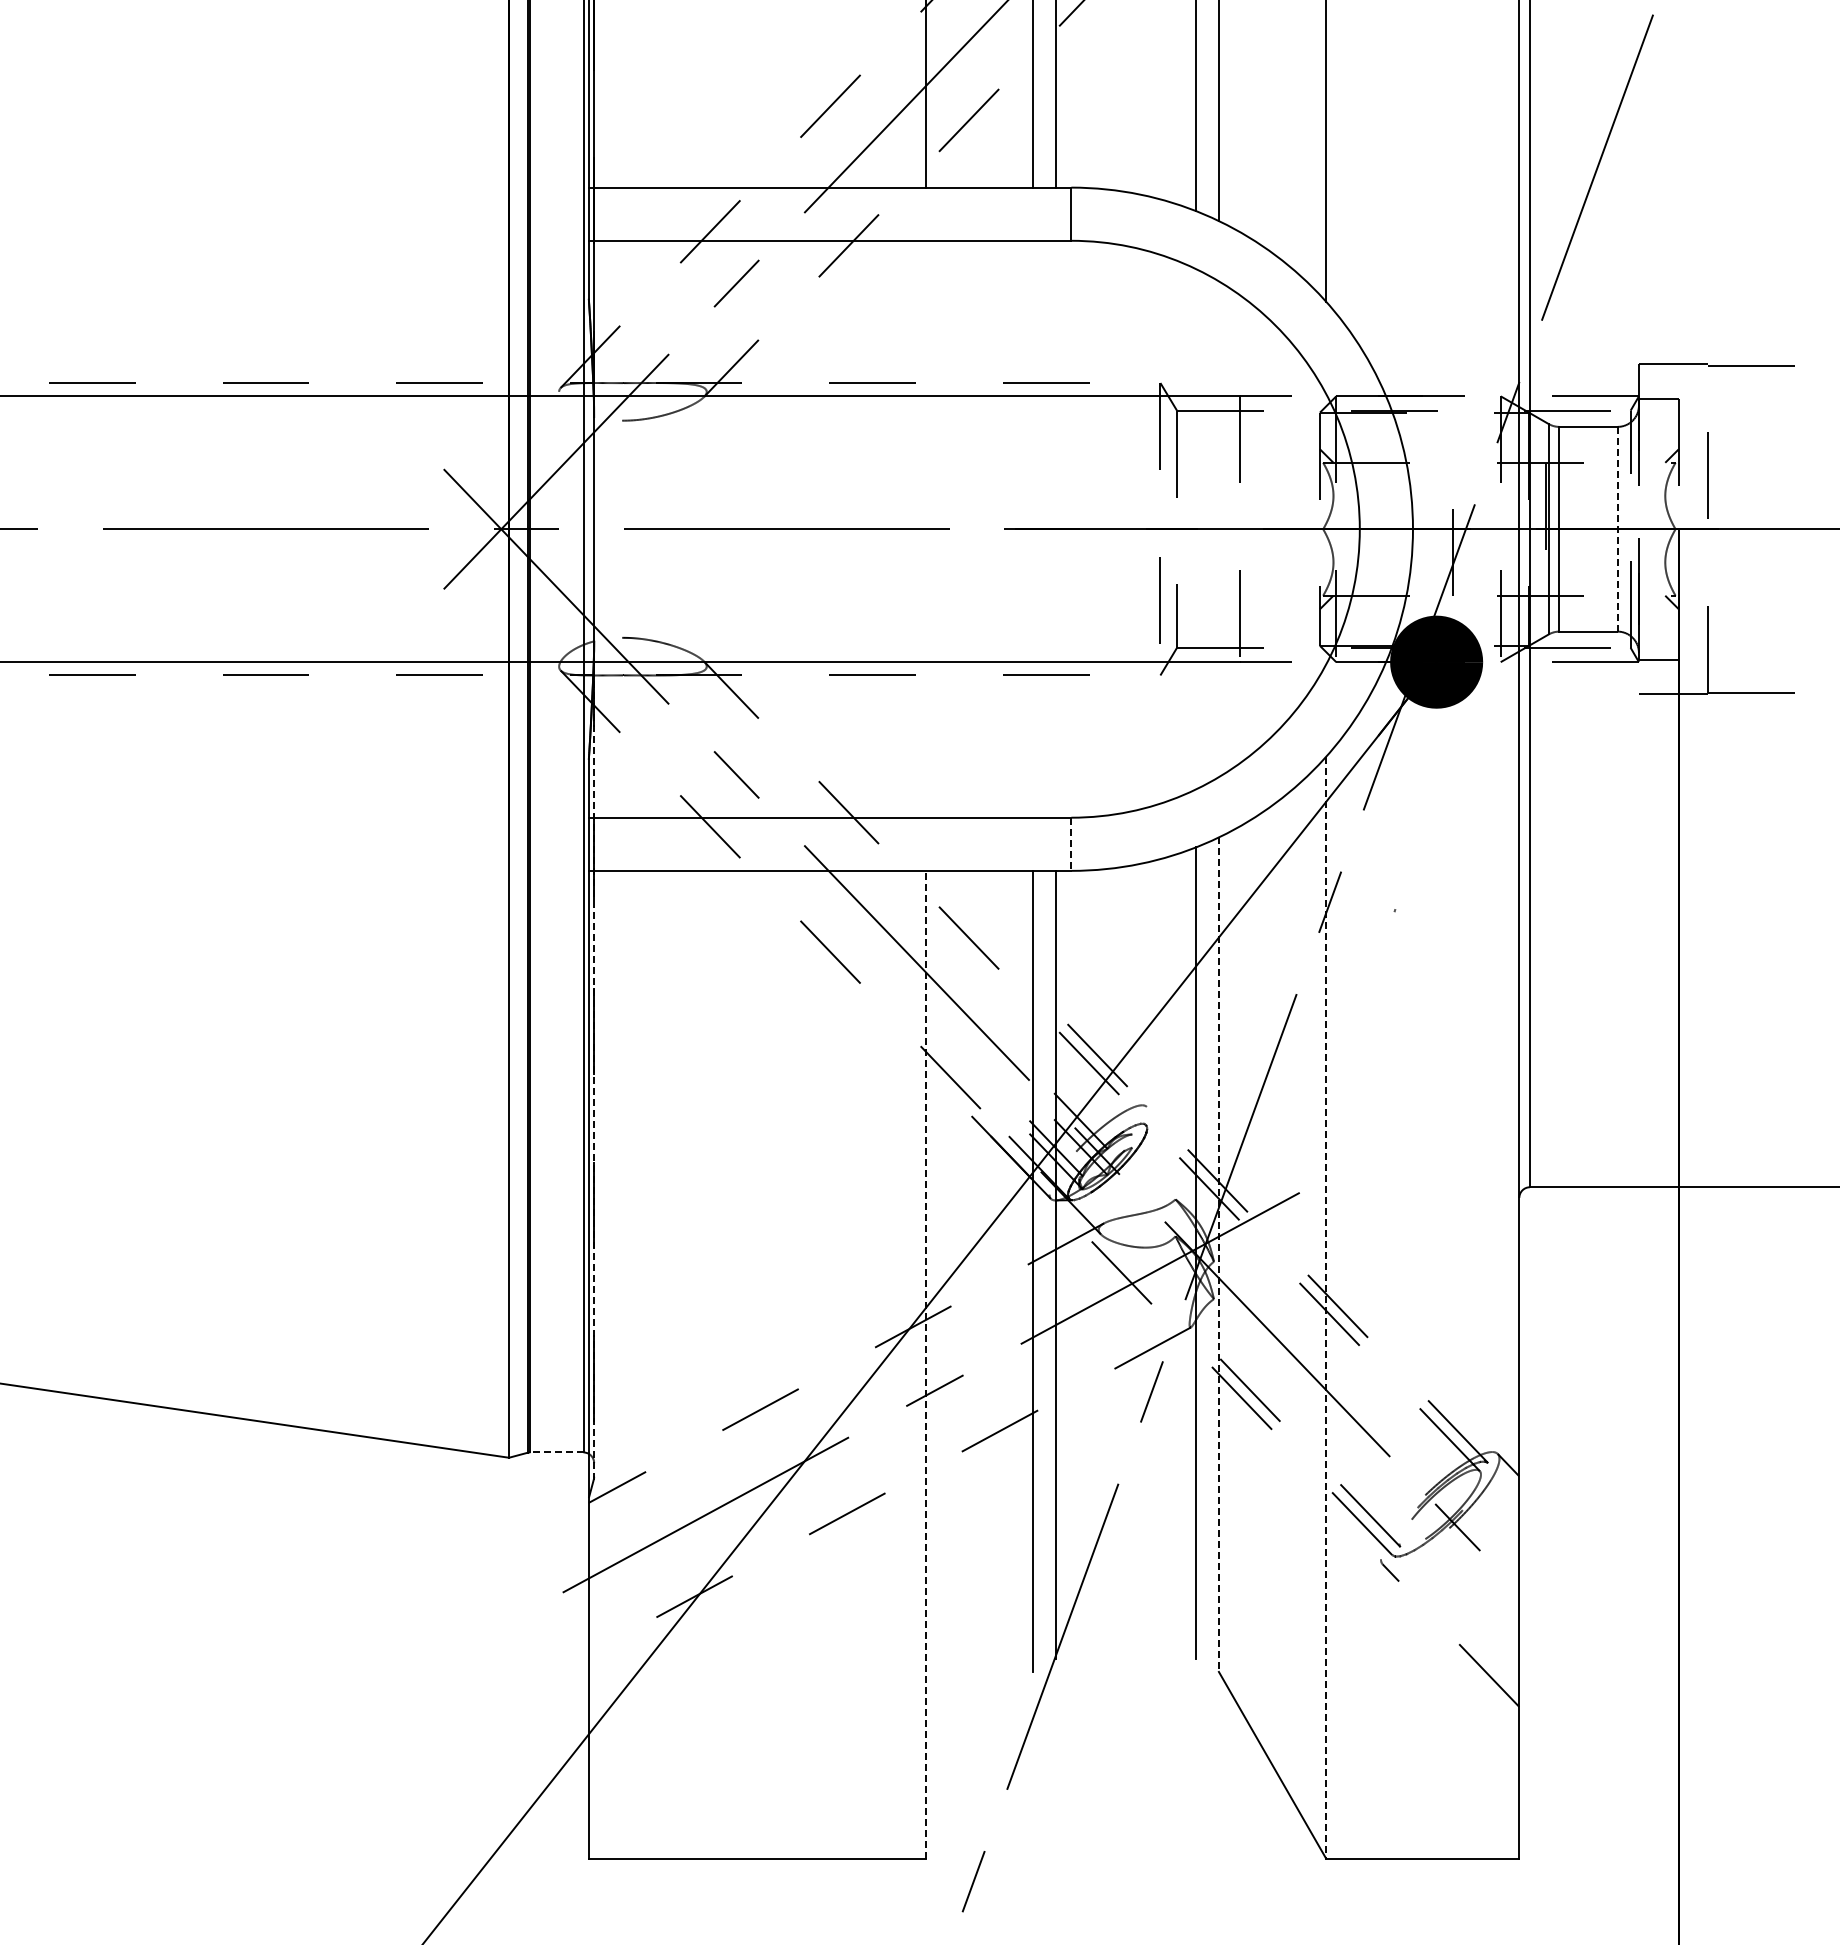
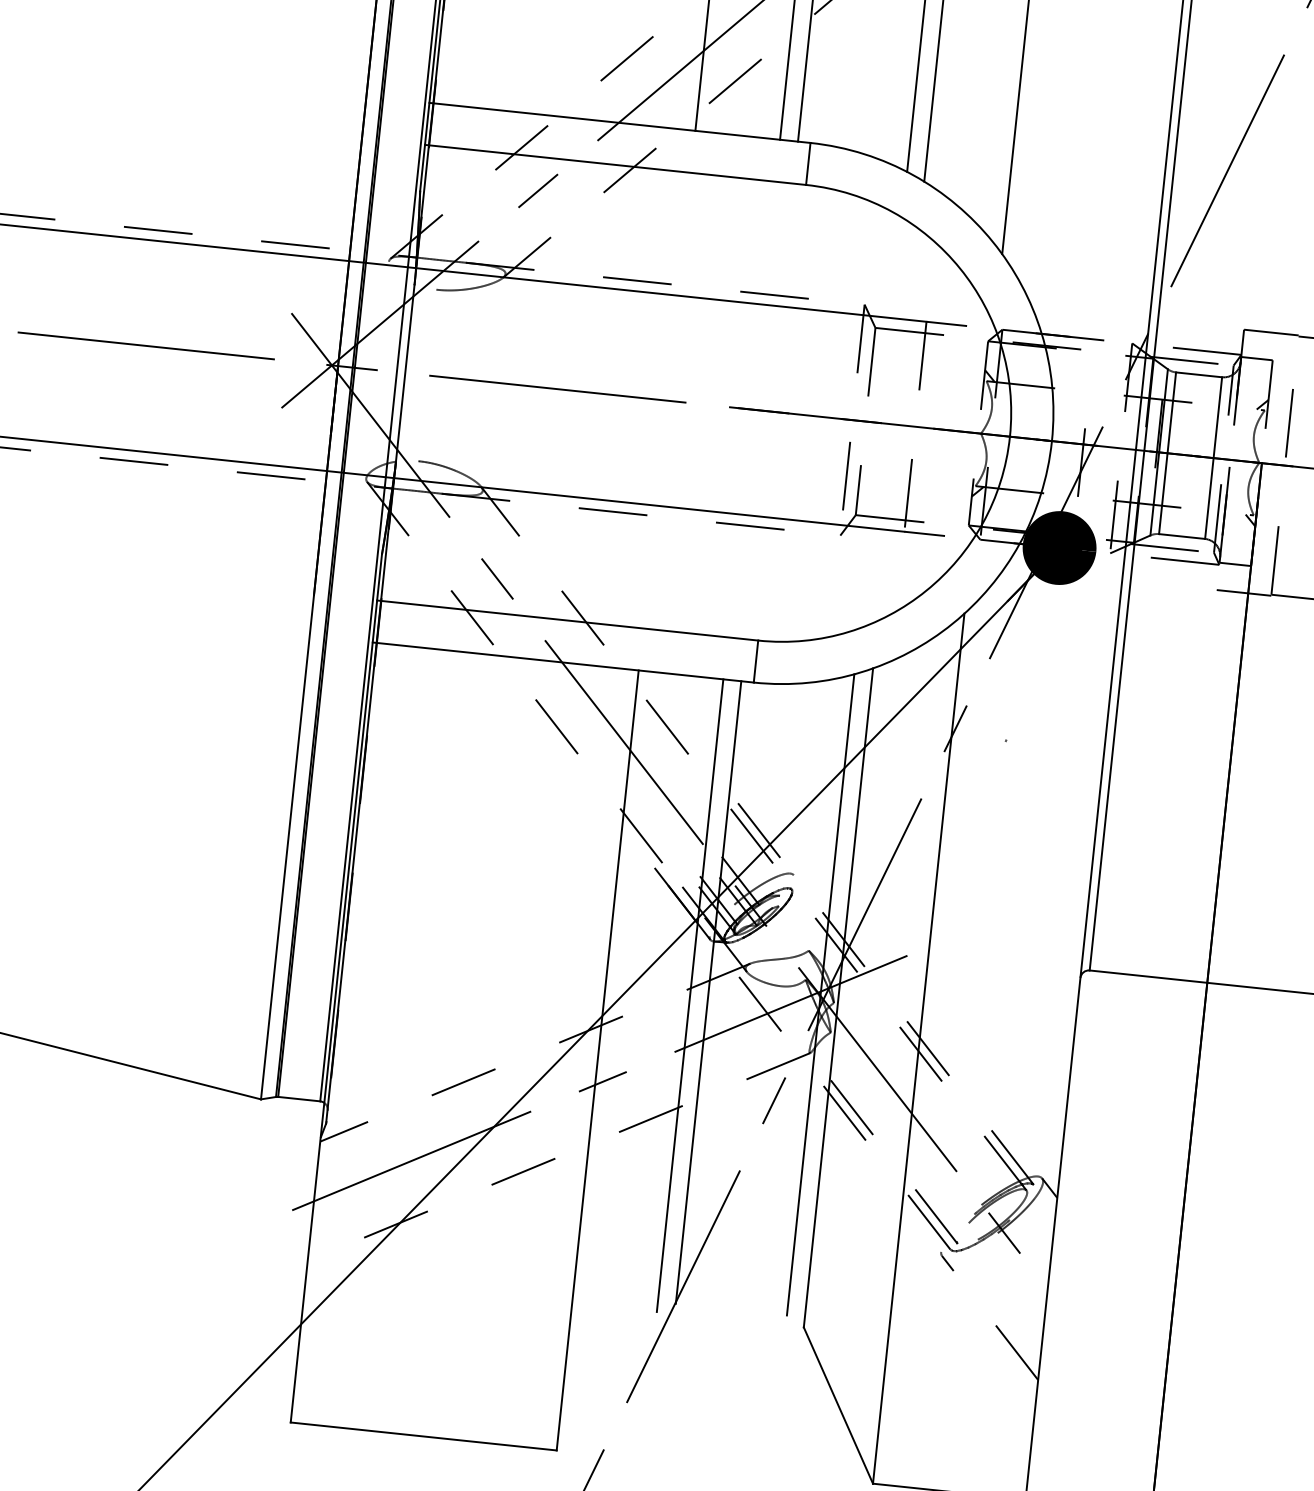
line: (1617, 528) -> (1213, 457), dashed -> solid
line: (1071, 844) -> (756, 661), dashed -> solid
line: (593, 1070) -> (359, 800), dashed -> solid
line: (1218, 1255) -> (838, 998), dashed -> solid
line: (1326, 1307) -> (919, 1048), dashed -> solid
line: (925, 1364) -> (597, 1060), dashed -> solid
line: (556, 1452) -> (298, 1099), dashed -> solid

